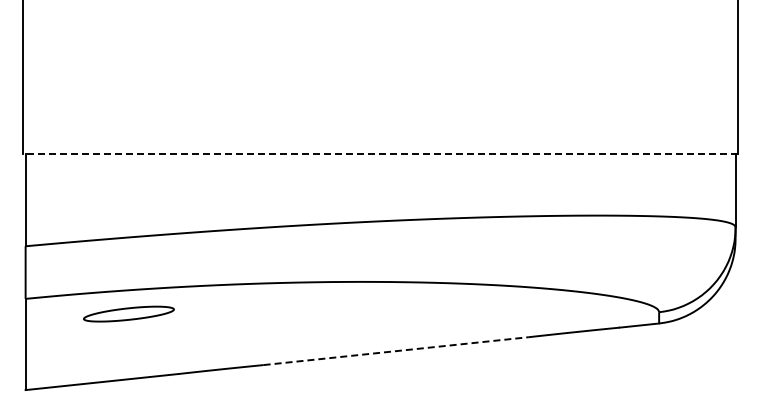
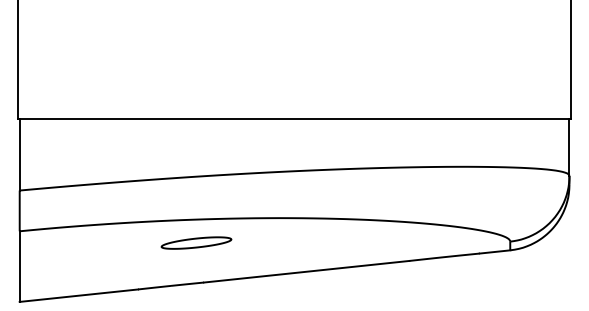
line: (380, 153) -> (294, 118), dashed -> solid
part: (128, 313) -> (196, 242), moved
line: (396, 351) -> (306, 272), dashed -> solid

